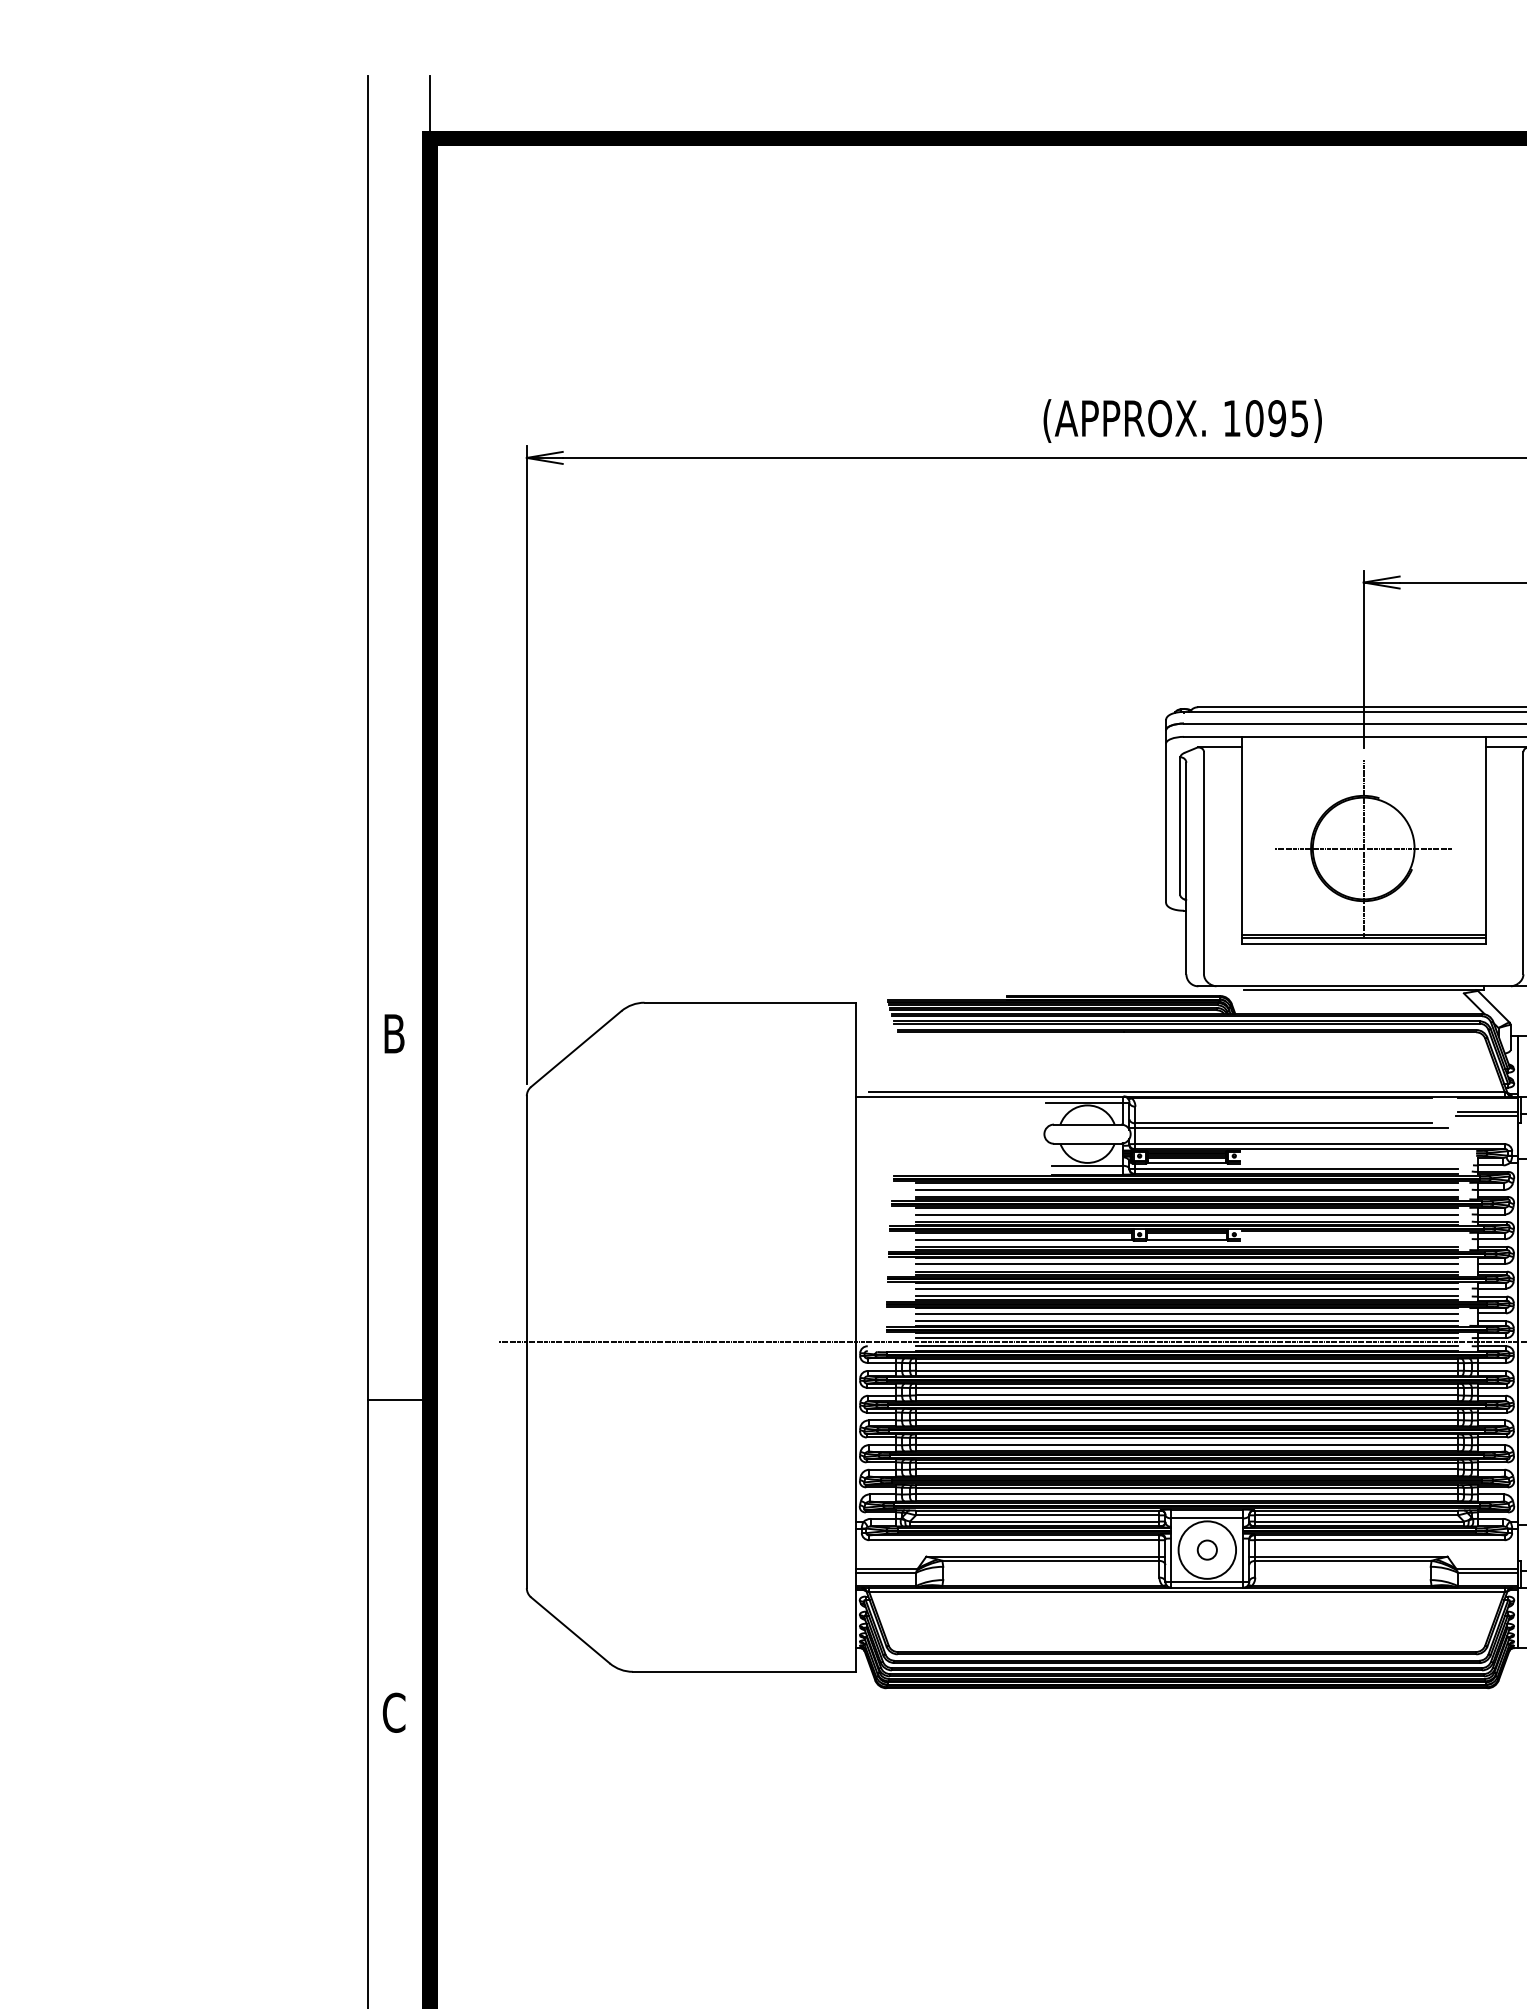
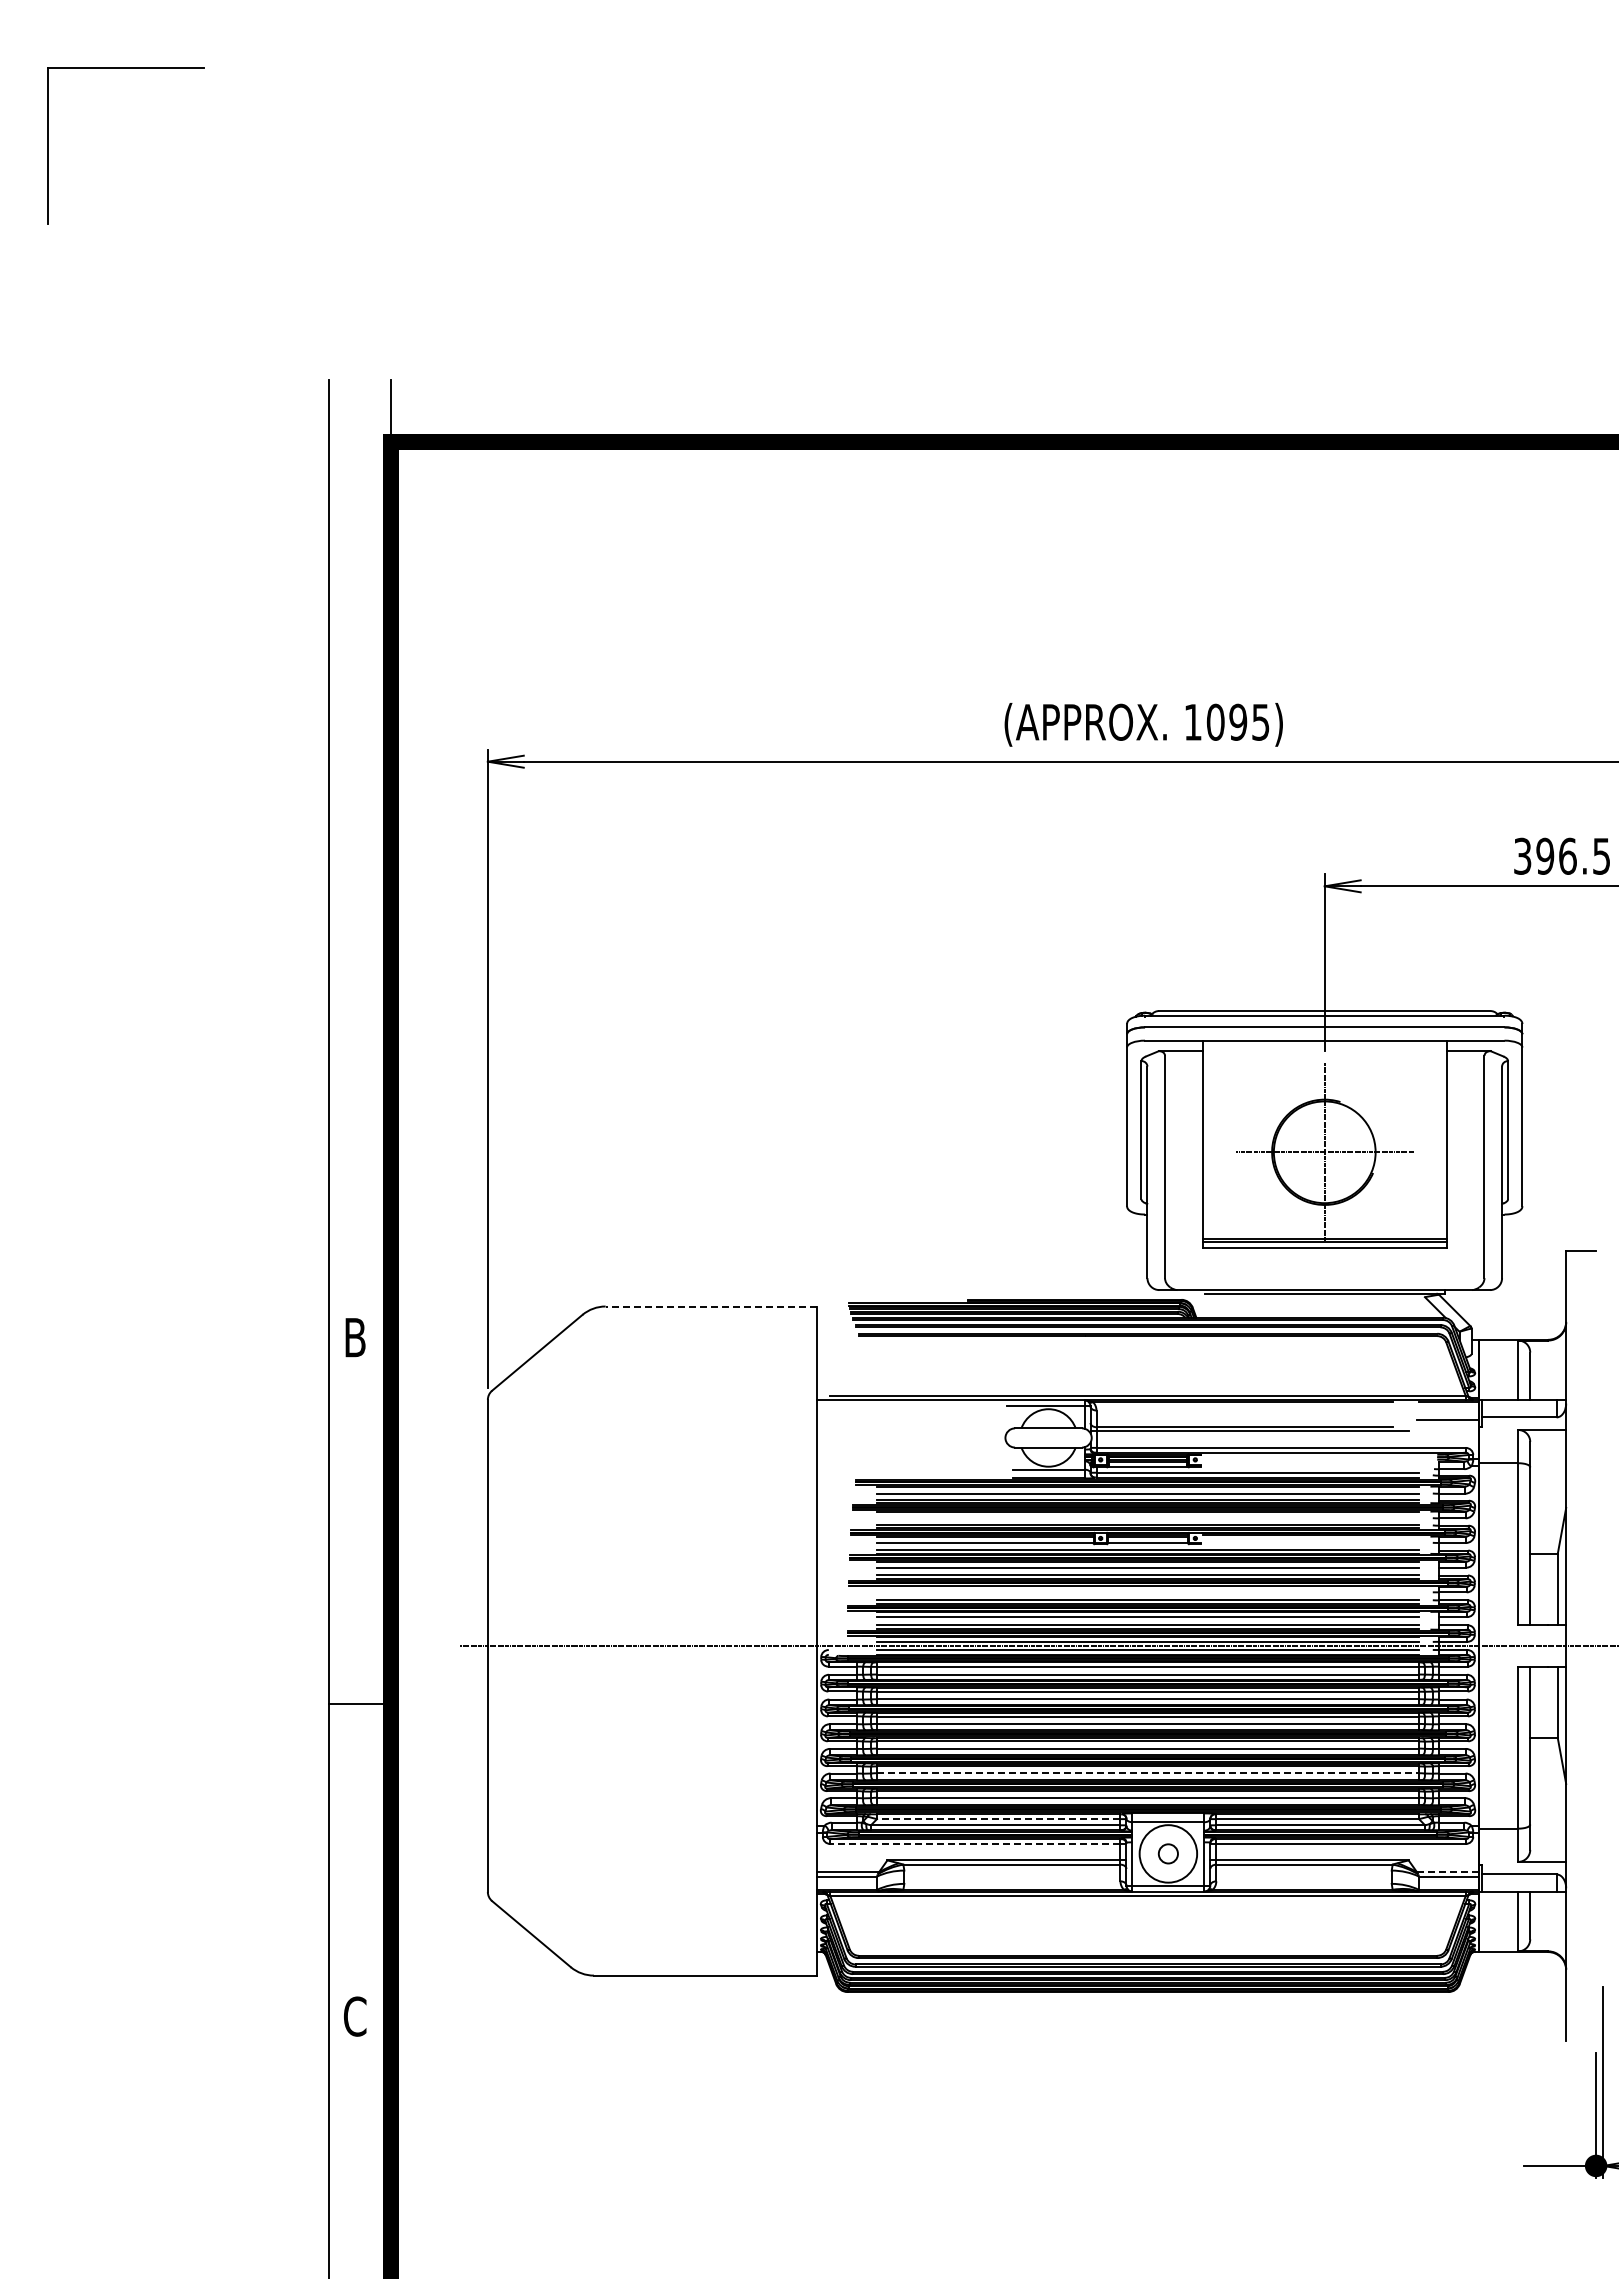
line: (750, 1002) -> (711, 1306), solid -> dashed
line: (1487, 1111) -> (1448, 1415), removed
line: (1186, 1214) -> (1147, 1518), removed
line: (1186, 1282) -> (1147, 1586), removed
line: (1186, 1288) -> (1147, 1592), removed
line: (1187, 1469) -> (1148, 1773), solid -> dashed
line: (1037, 1515) -> (998, 1819), solid -> dashed
line: (1013, 1540) -> (974, 1844), solid -> dashed
line: (1486, 1568) -> (1447, 1872), solid -> dashed

